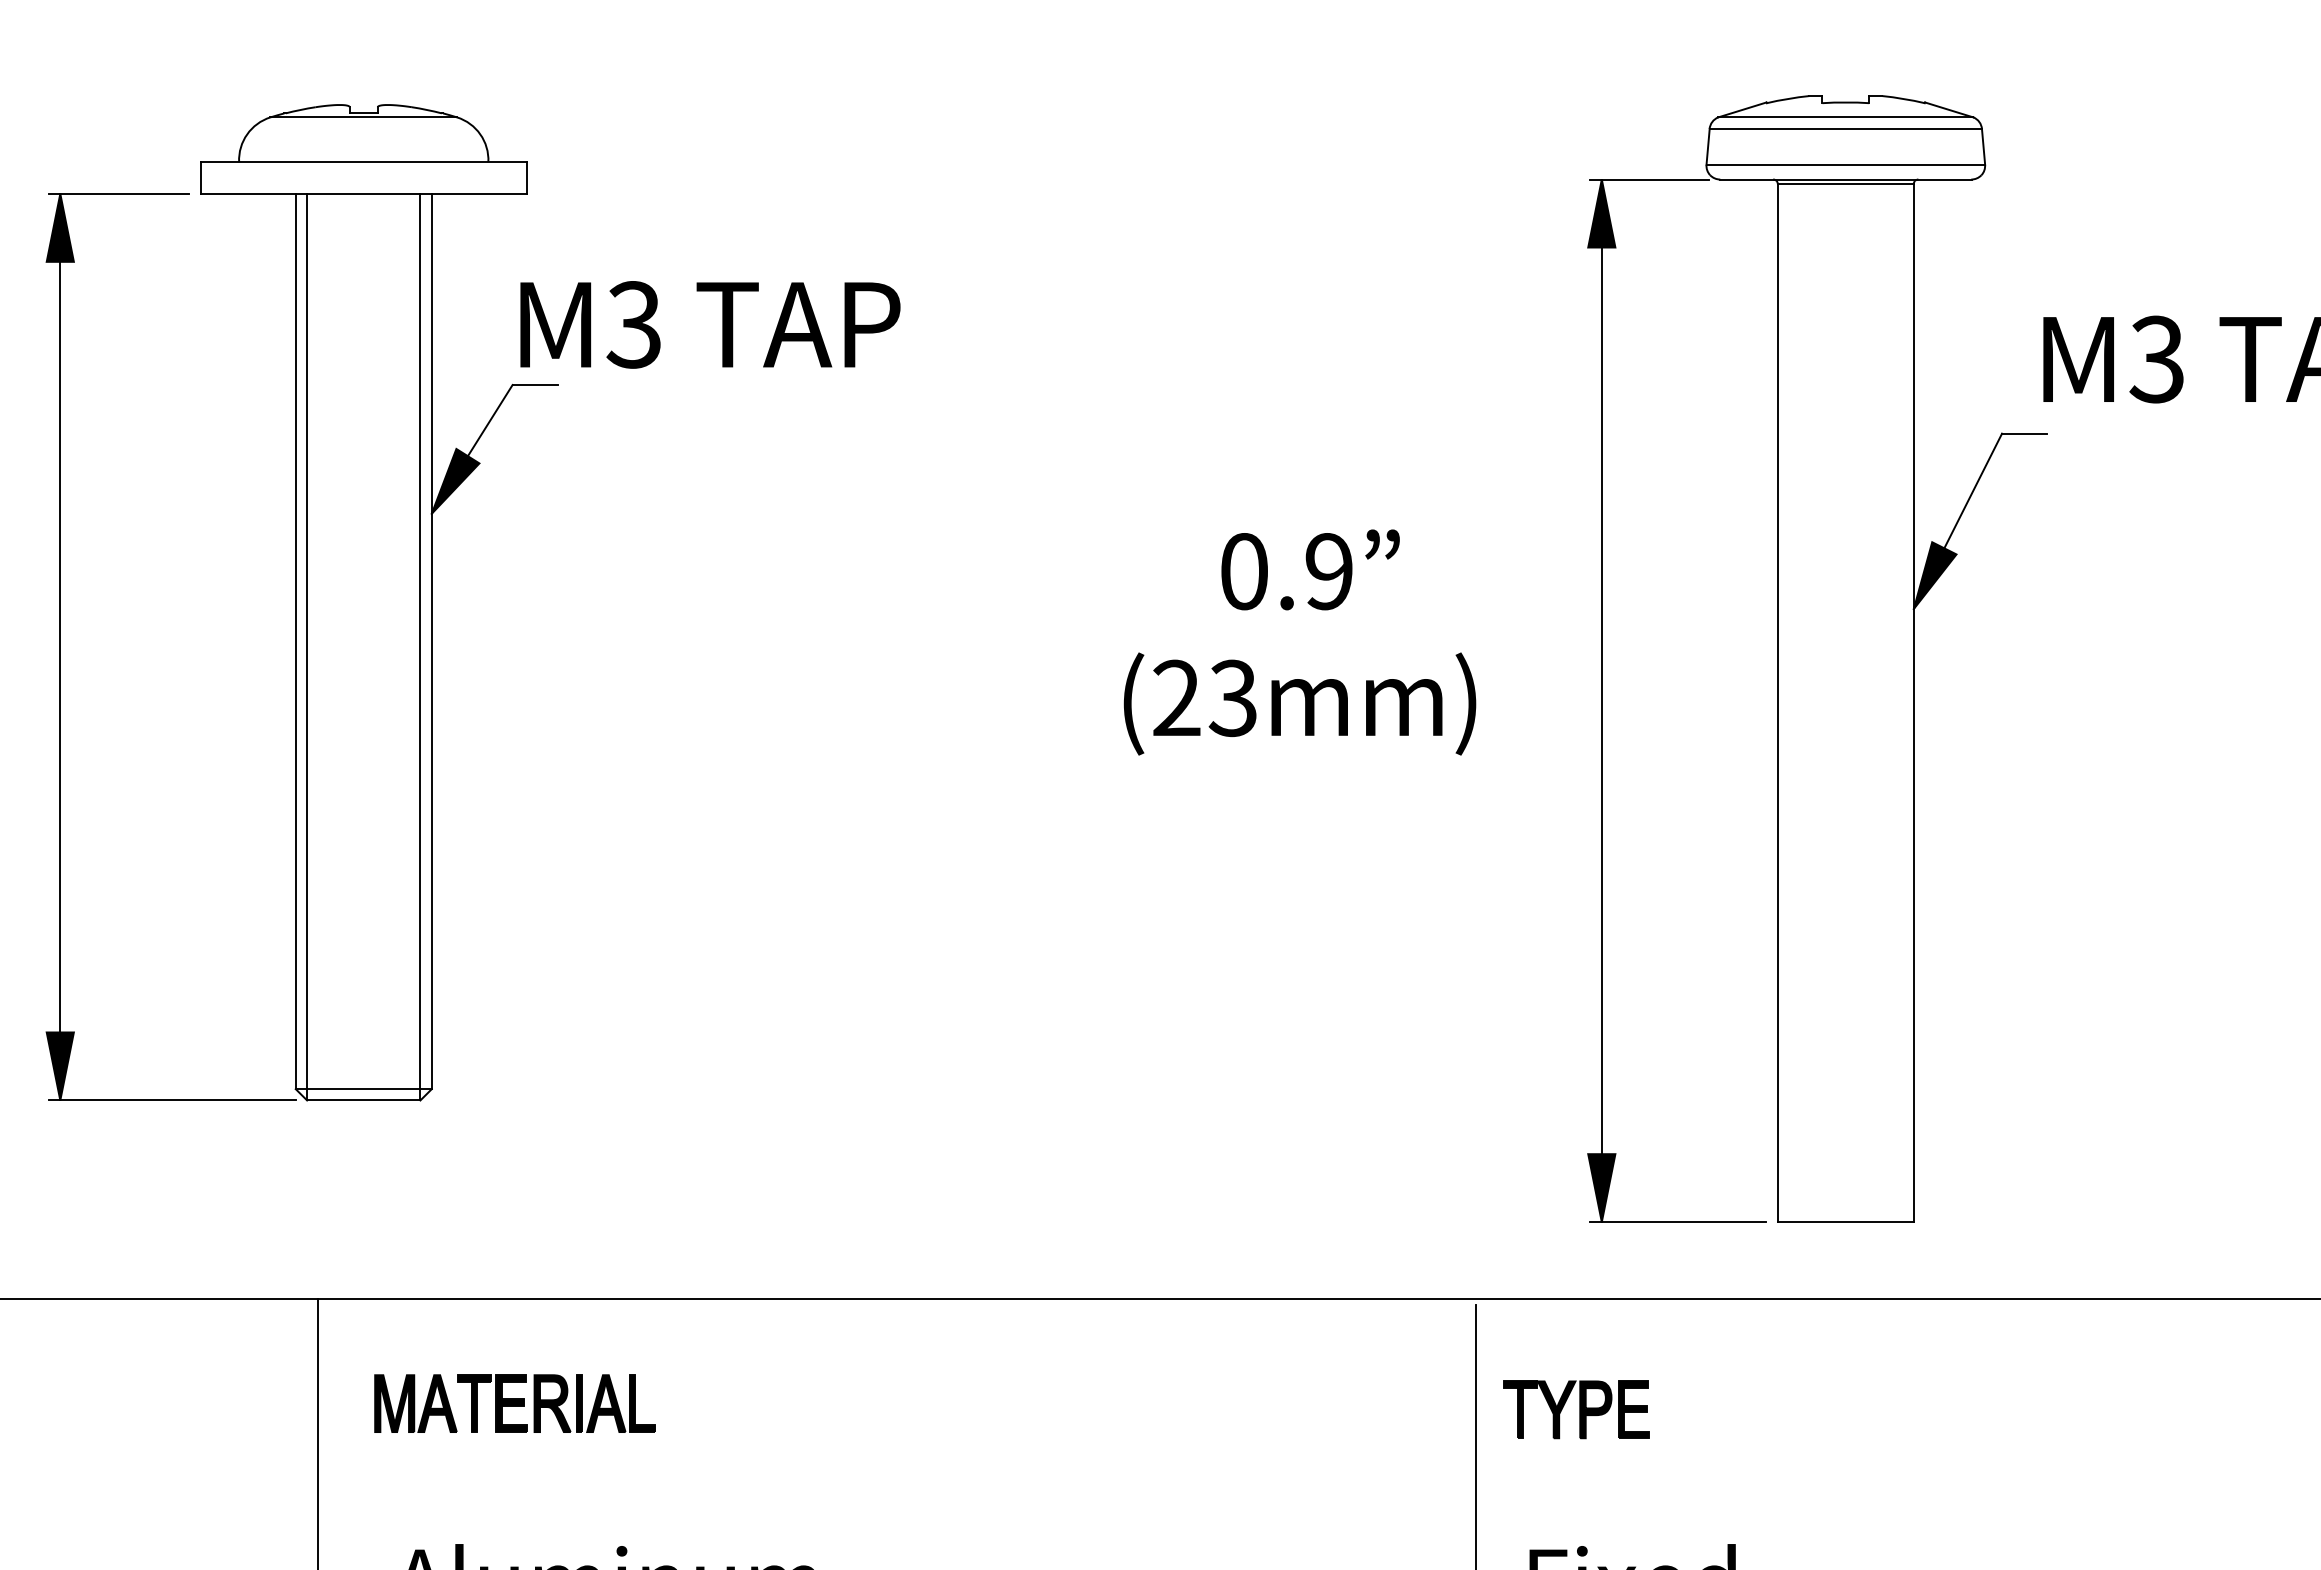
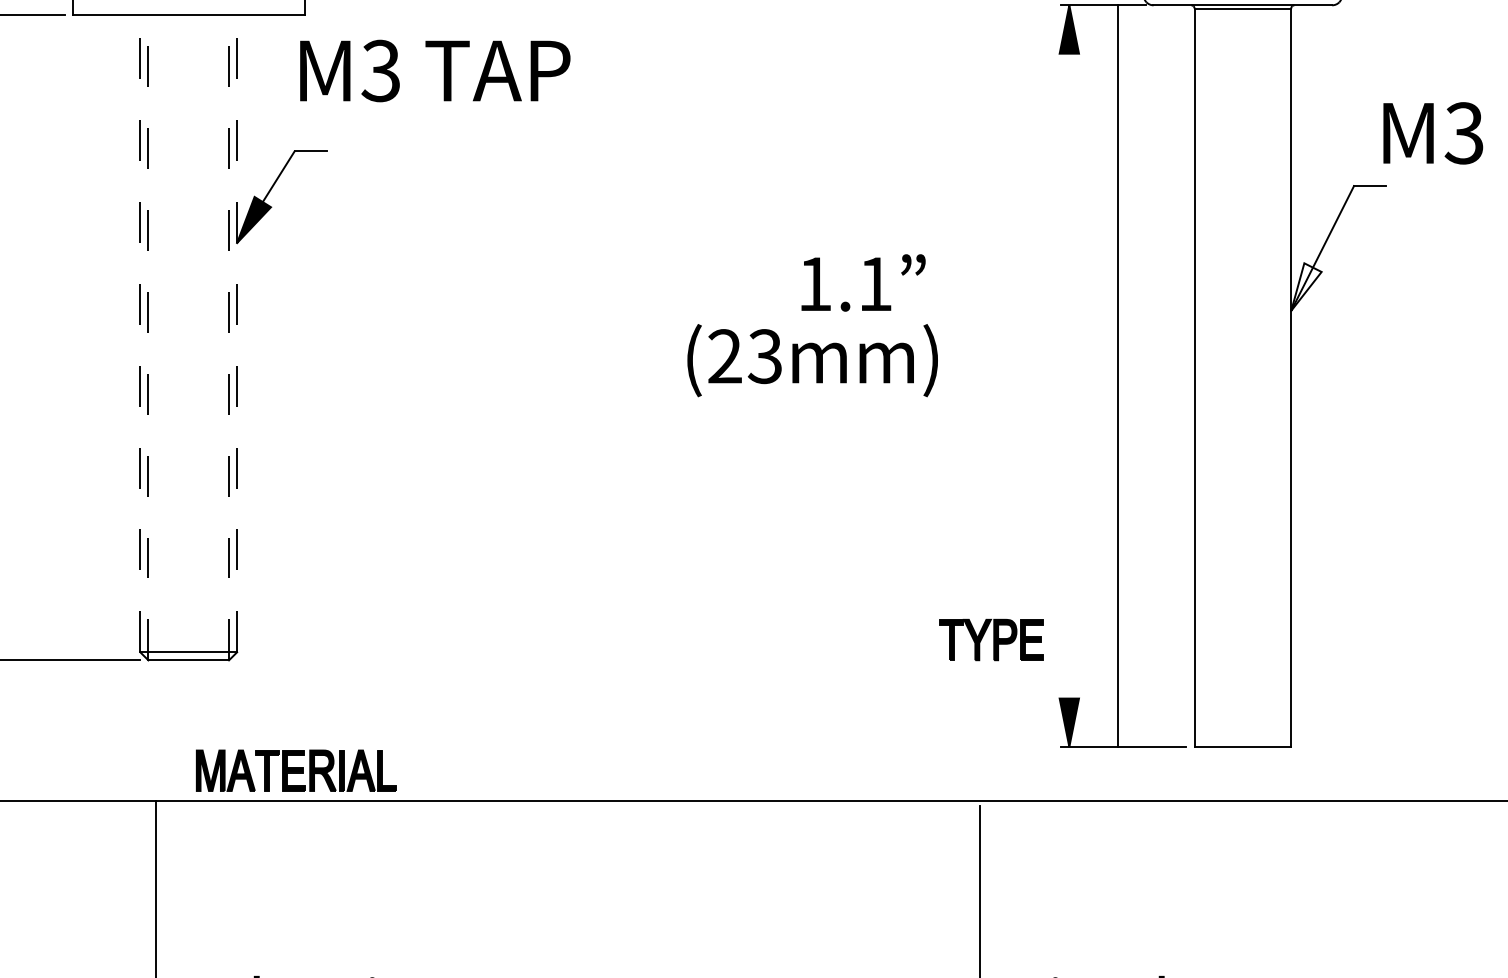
text: (710, 324) -> (435, 70), moved
text: (1286, 571) -> (845, 284), 0.9 -> 1.1
fill: (1934, 575) -> (1305, 286), removed
line: (295, 641) -> (140, 333), solid -> dashed
line: (431, 641) -> (236, 333), solid -> dashed
line: (307, 646) -> (148, 337), solid -> dashed
line: (420, 646) -> (229, 337), solid -> dashed
line: (1601, 700) -> (1118, 375), moved
text: (1299, 703) -> (812, 360), moved
part: (514, 1403) -> (295, 770), moved
part: (1576, 1409) -> (991, 639), moved

